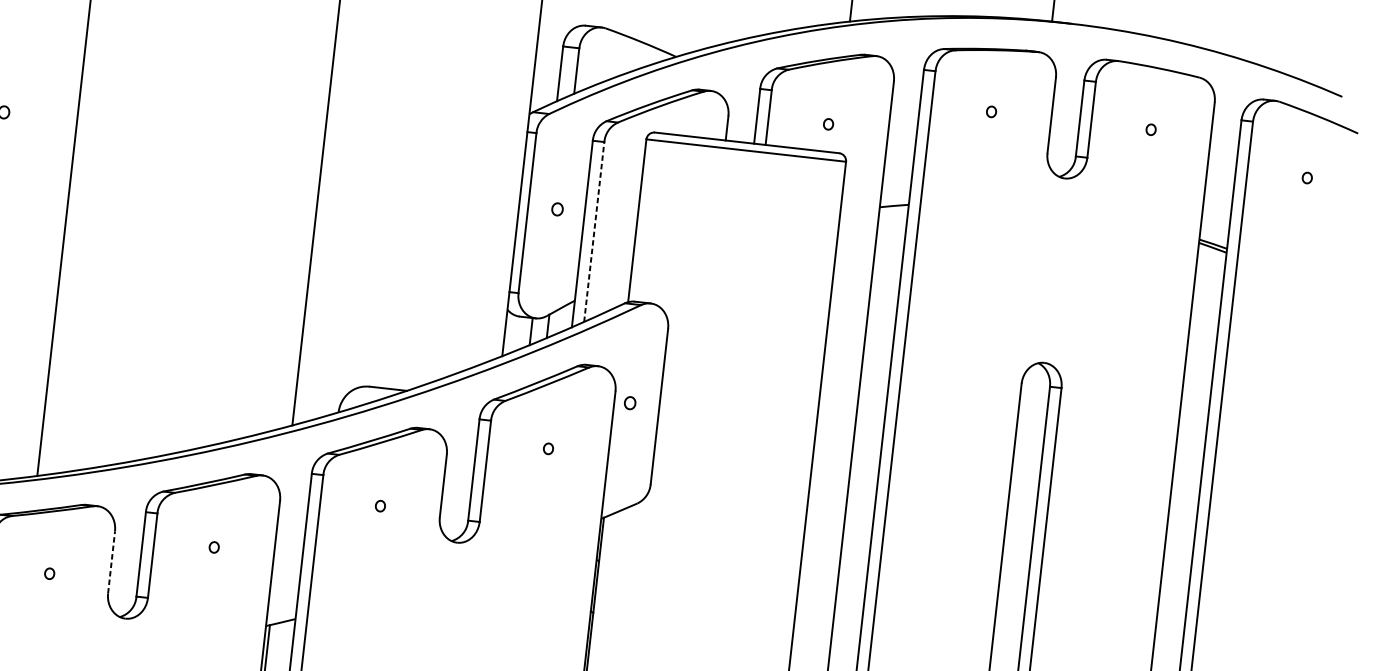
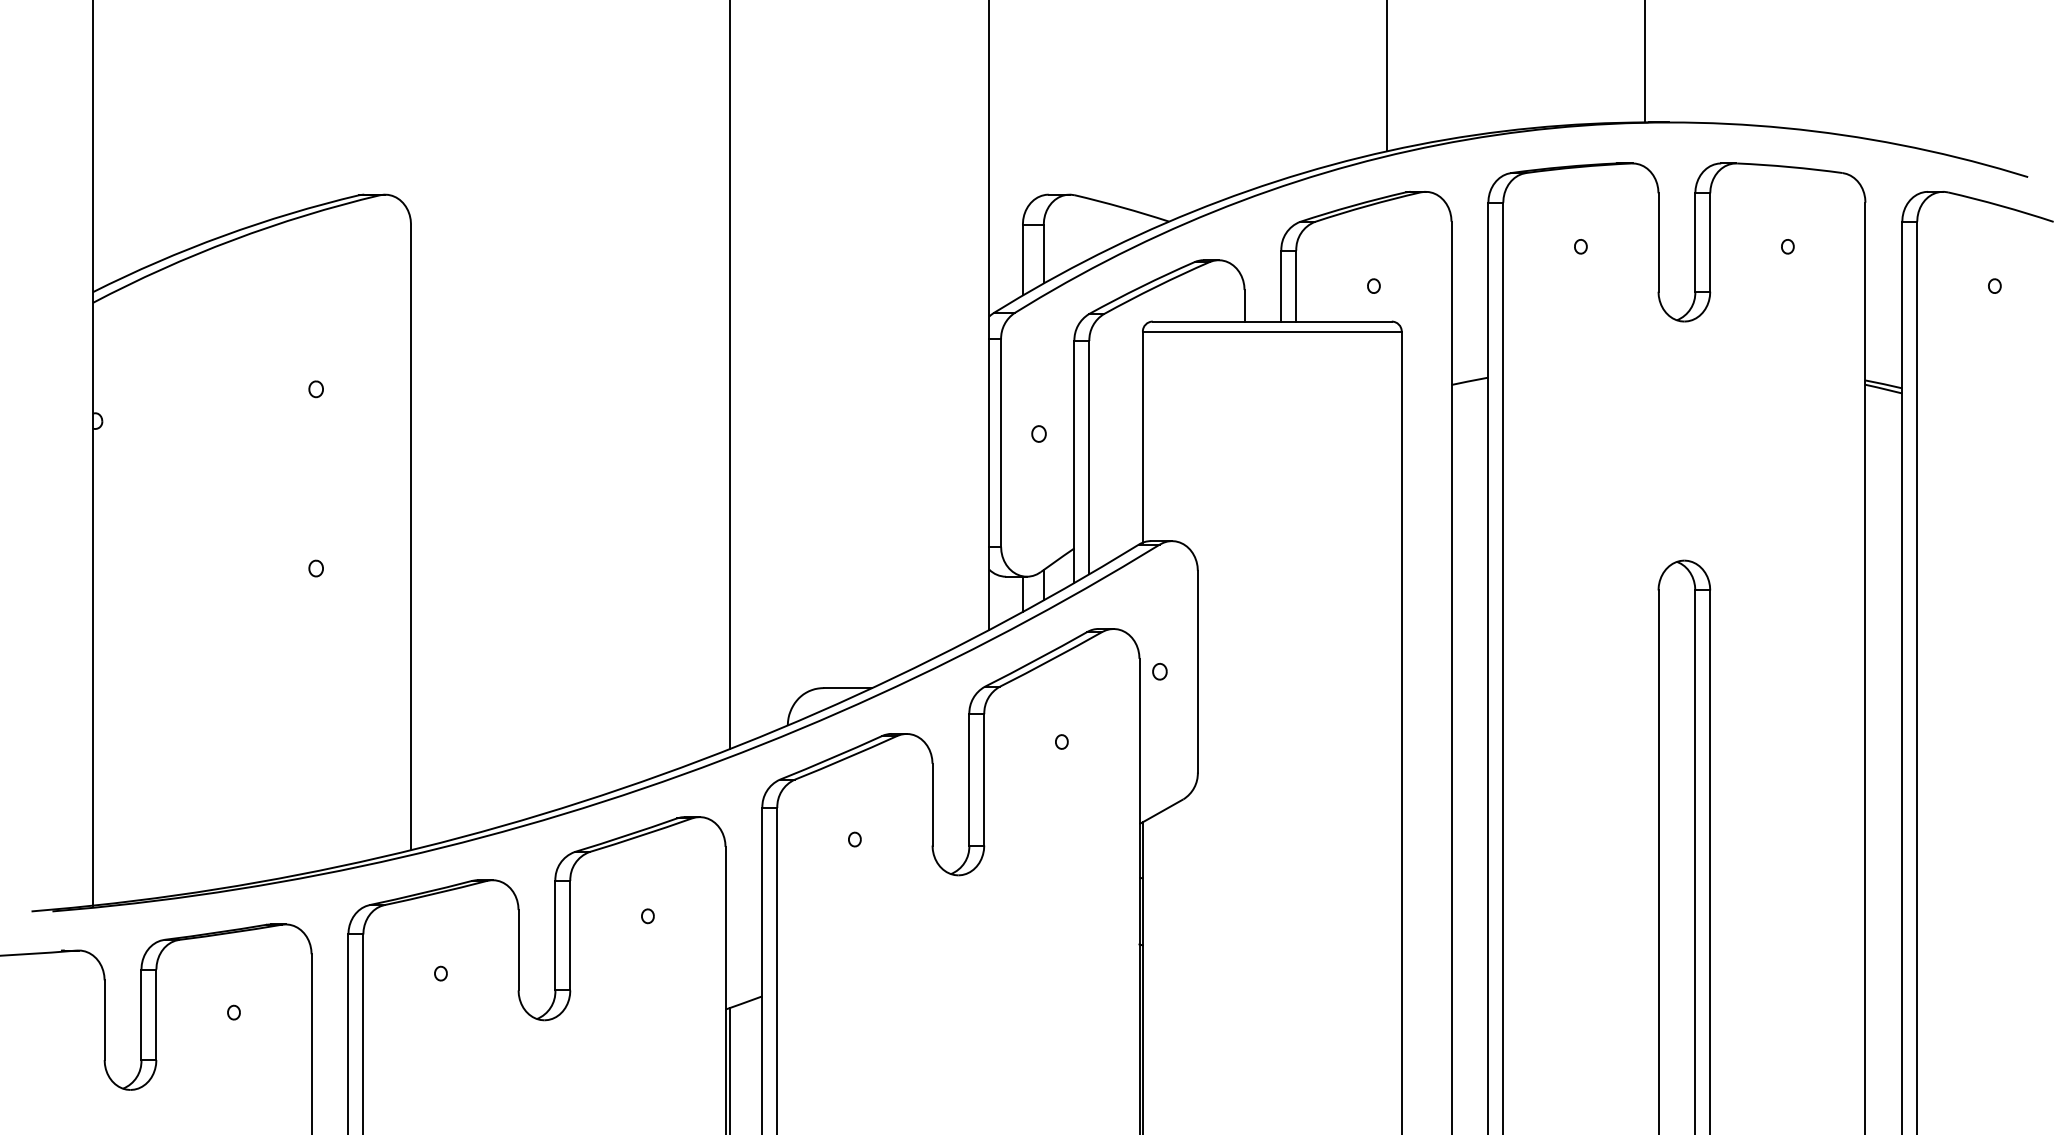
line: (594, 231) -> (1089, 457), dashed -> solid
line: (111, 561) -> (518, 949), dashed -> solid

